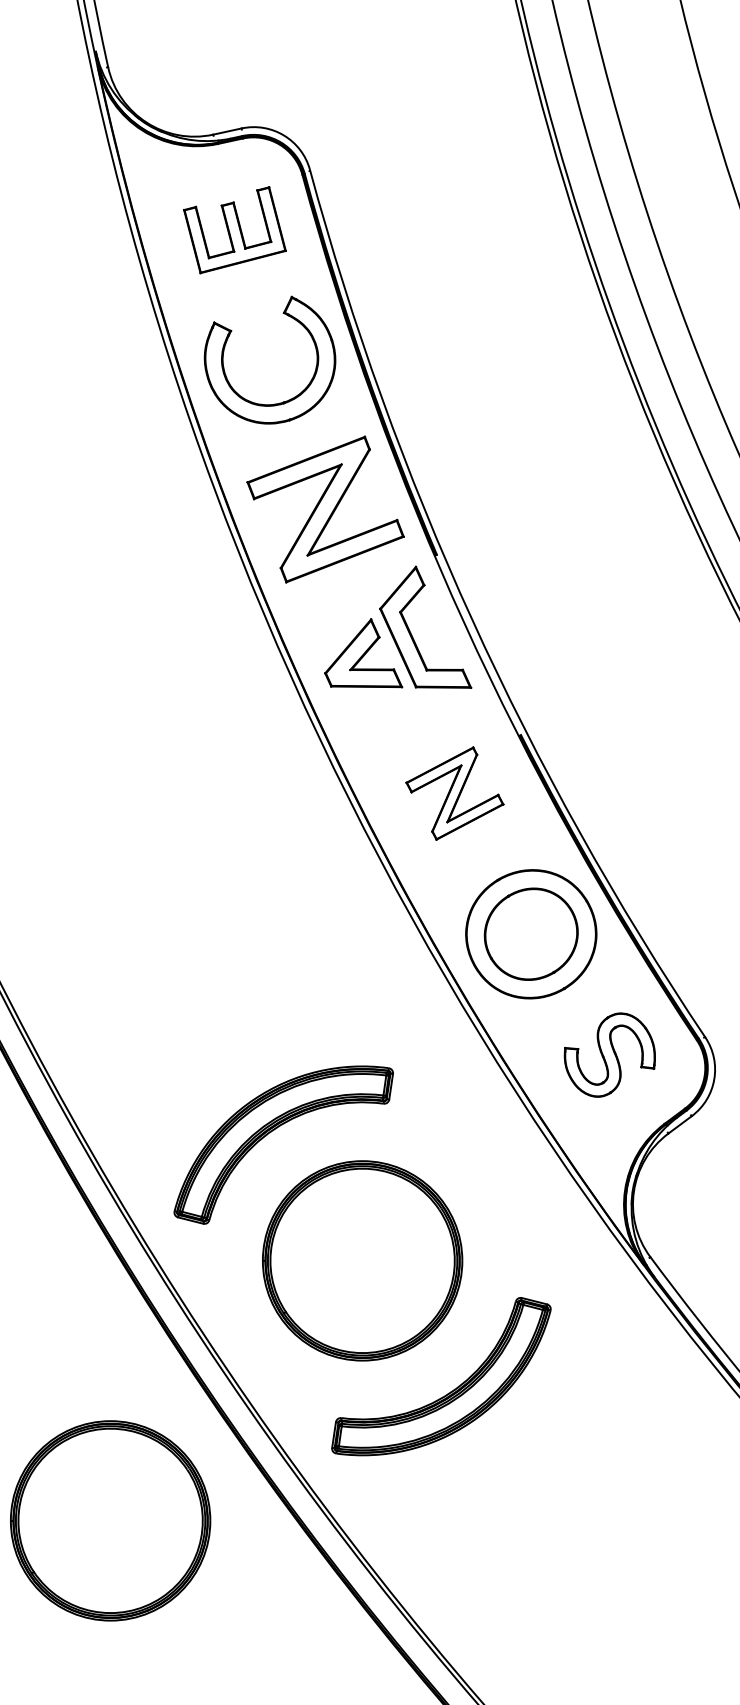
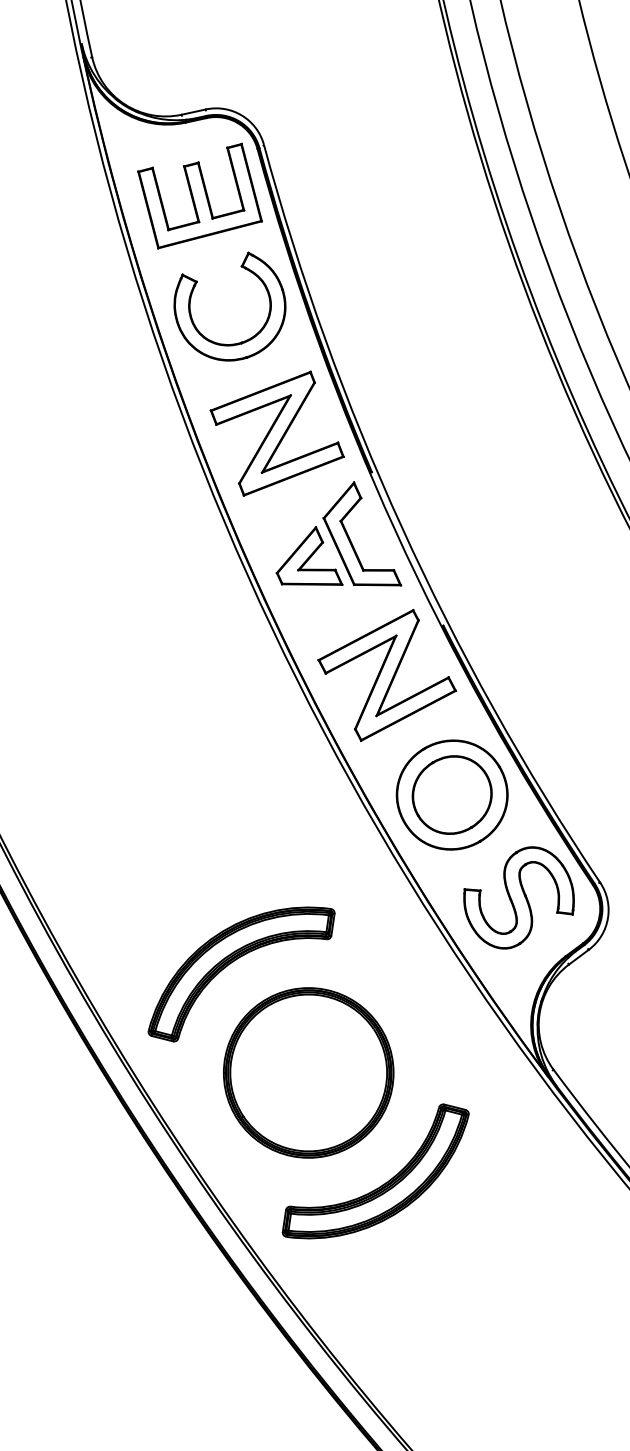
part: (234, 229) -> (199, 195), size x1.43
part: (454, 793) -> (386, 675), size x1.67
part: (609, 1054) -> (518, 897), size x1.43
part: (110, 1520) -> (94, 1293), removed

